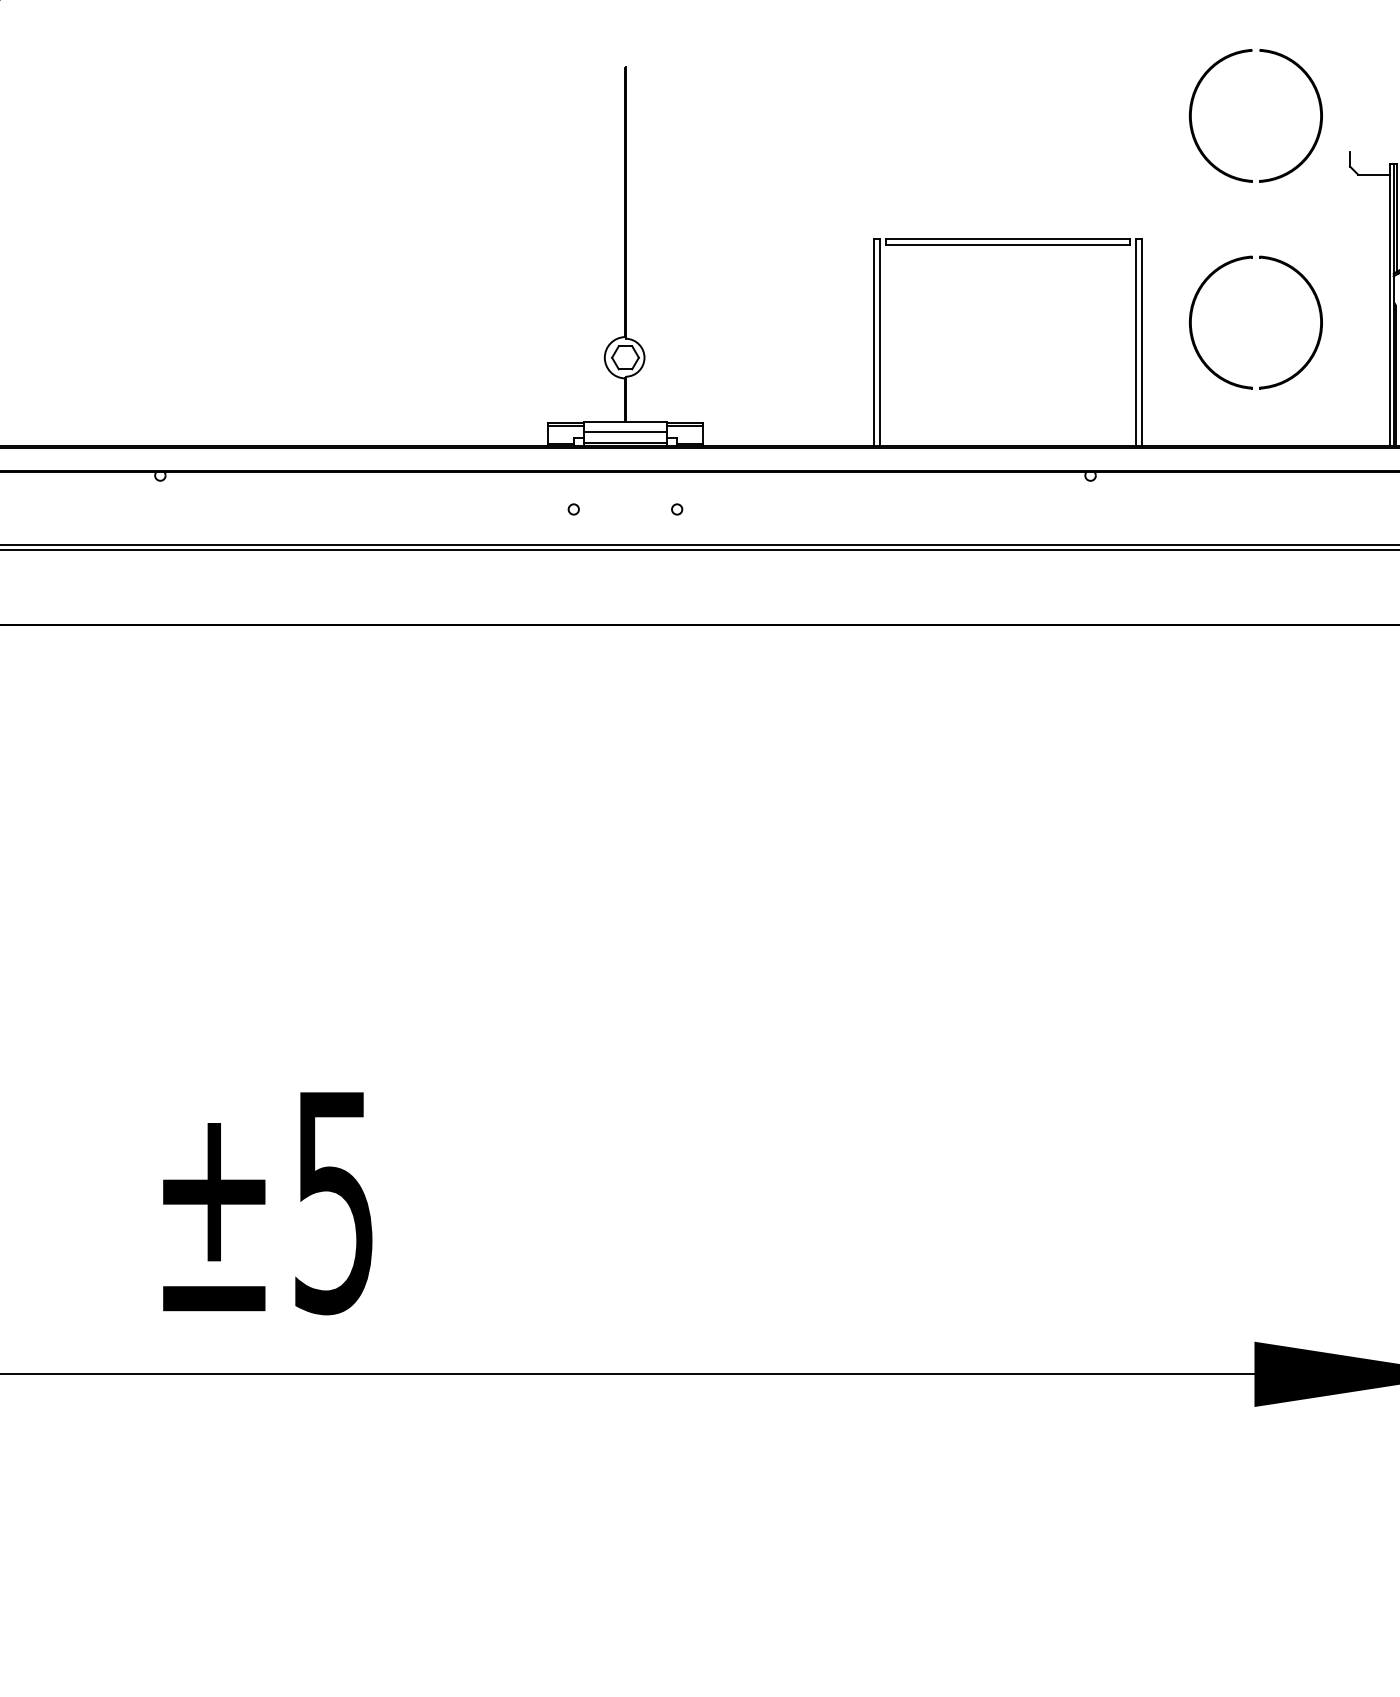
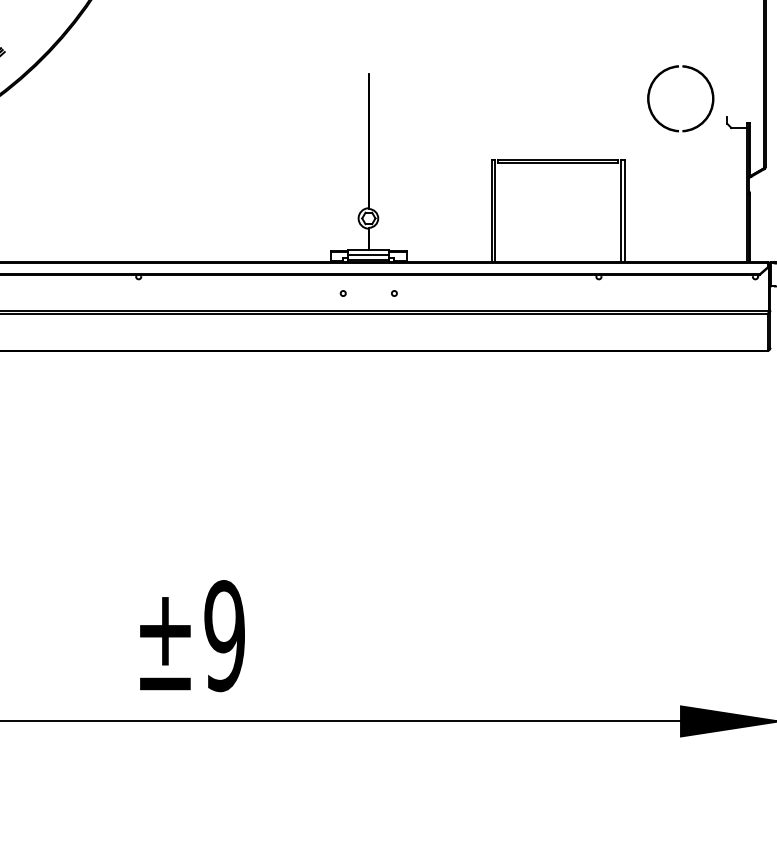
part: (1221, 270) -> (663, 175), removed
text: (333, 1200) -> (224, 635), ±5 -> ±9

